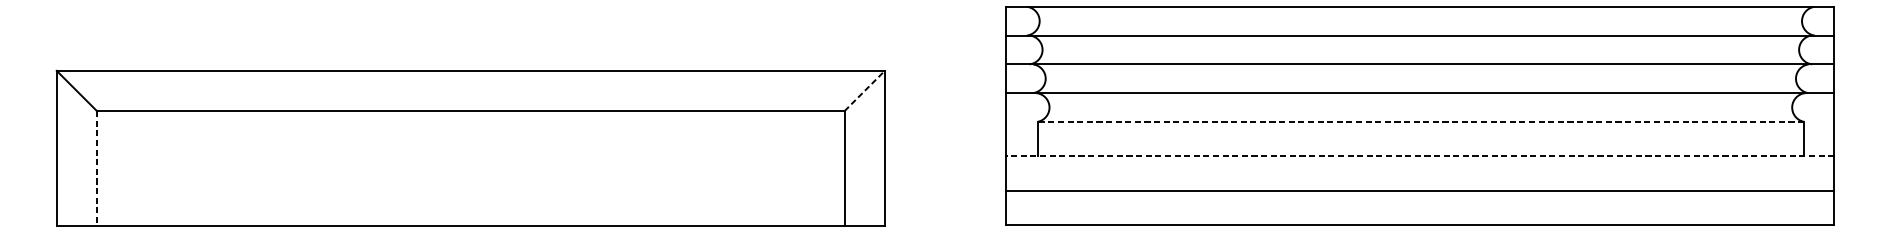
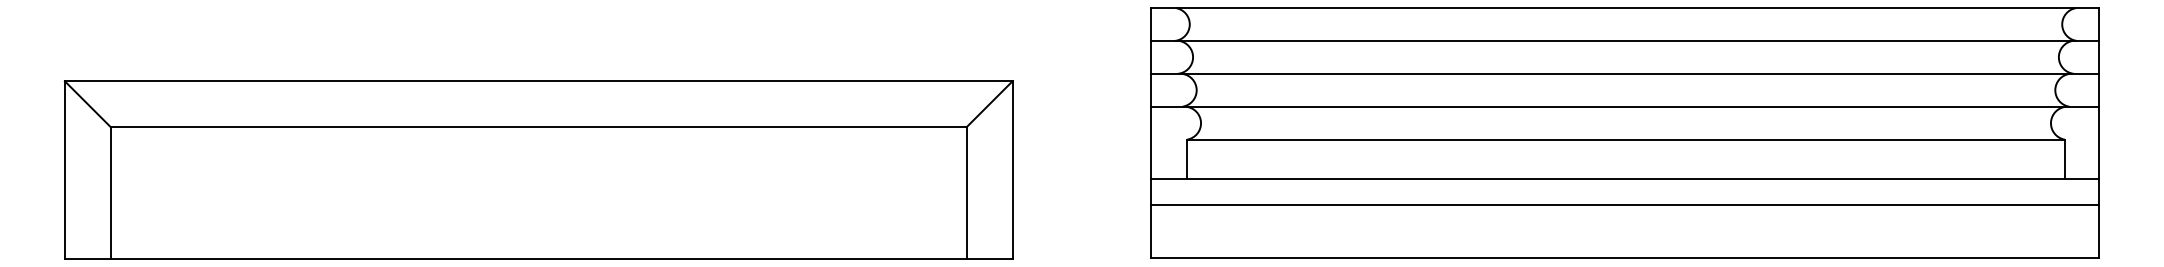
line: (864, 91) -> (989, 104), dashed -> solid
line: (1421, 121) -> (1626, 139), dashed -> solid
line: (1420, 156) -> (1625, 179), dashed -> solid
line: (96, 168) -> (110, 193), dashed -> solid
line: (1420, 190) -> (1625, 205), moved

